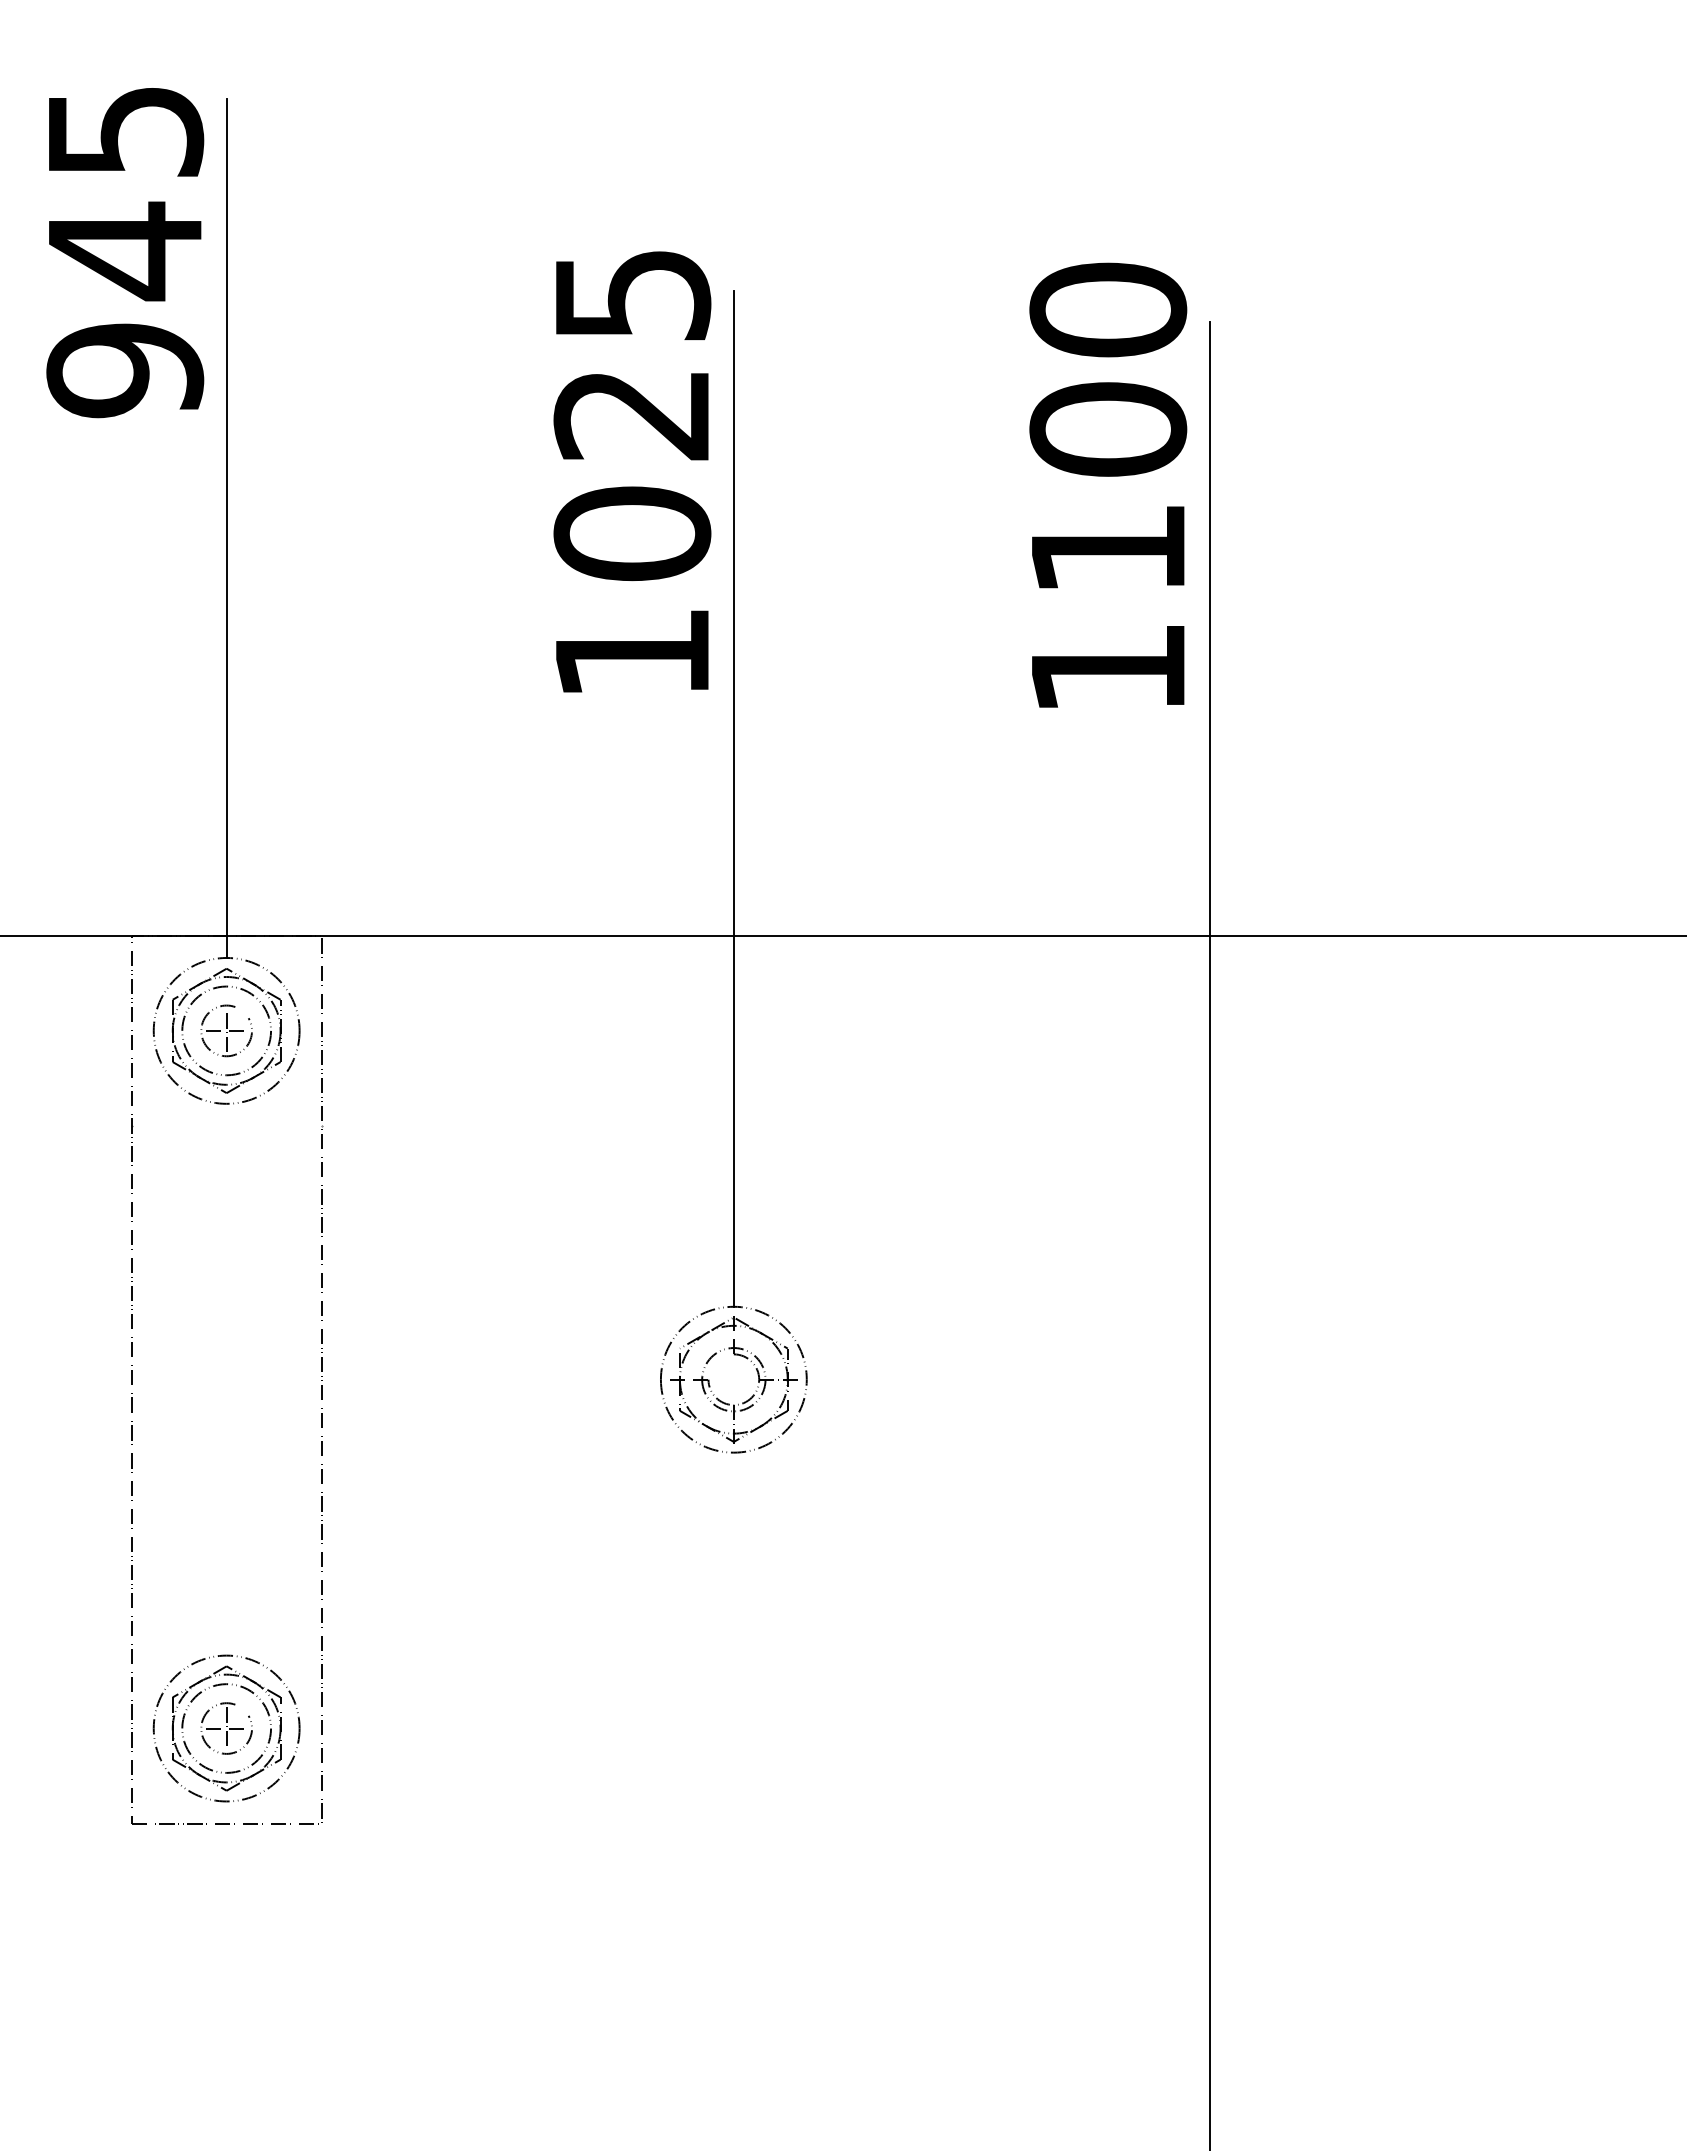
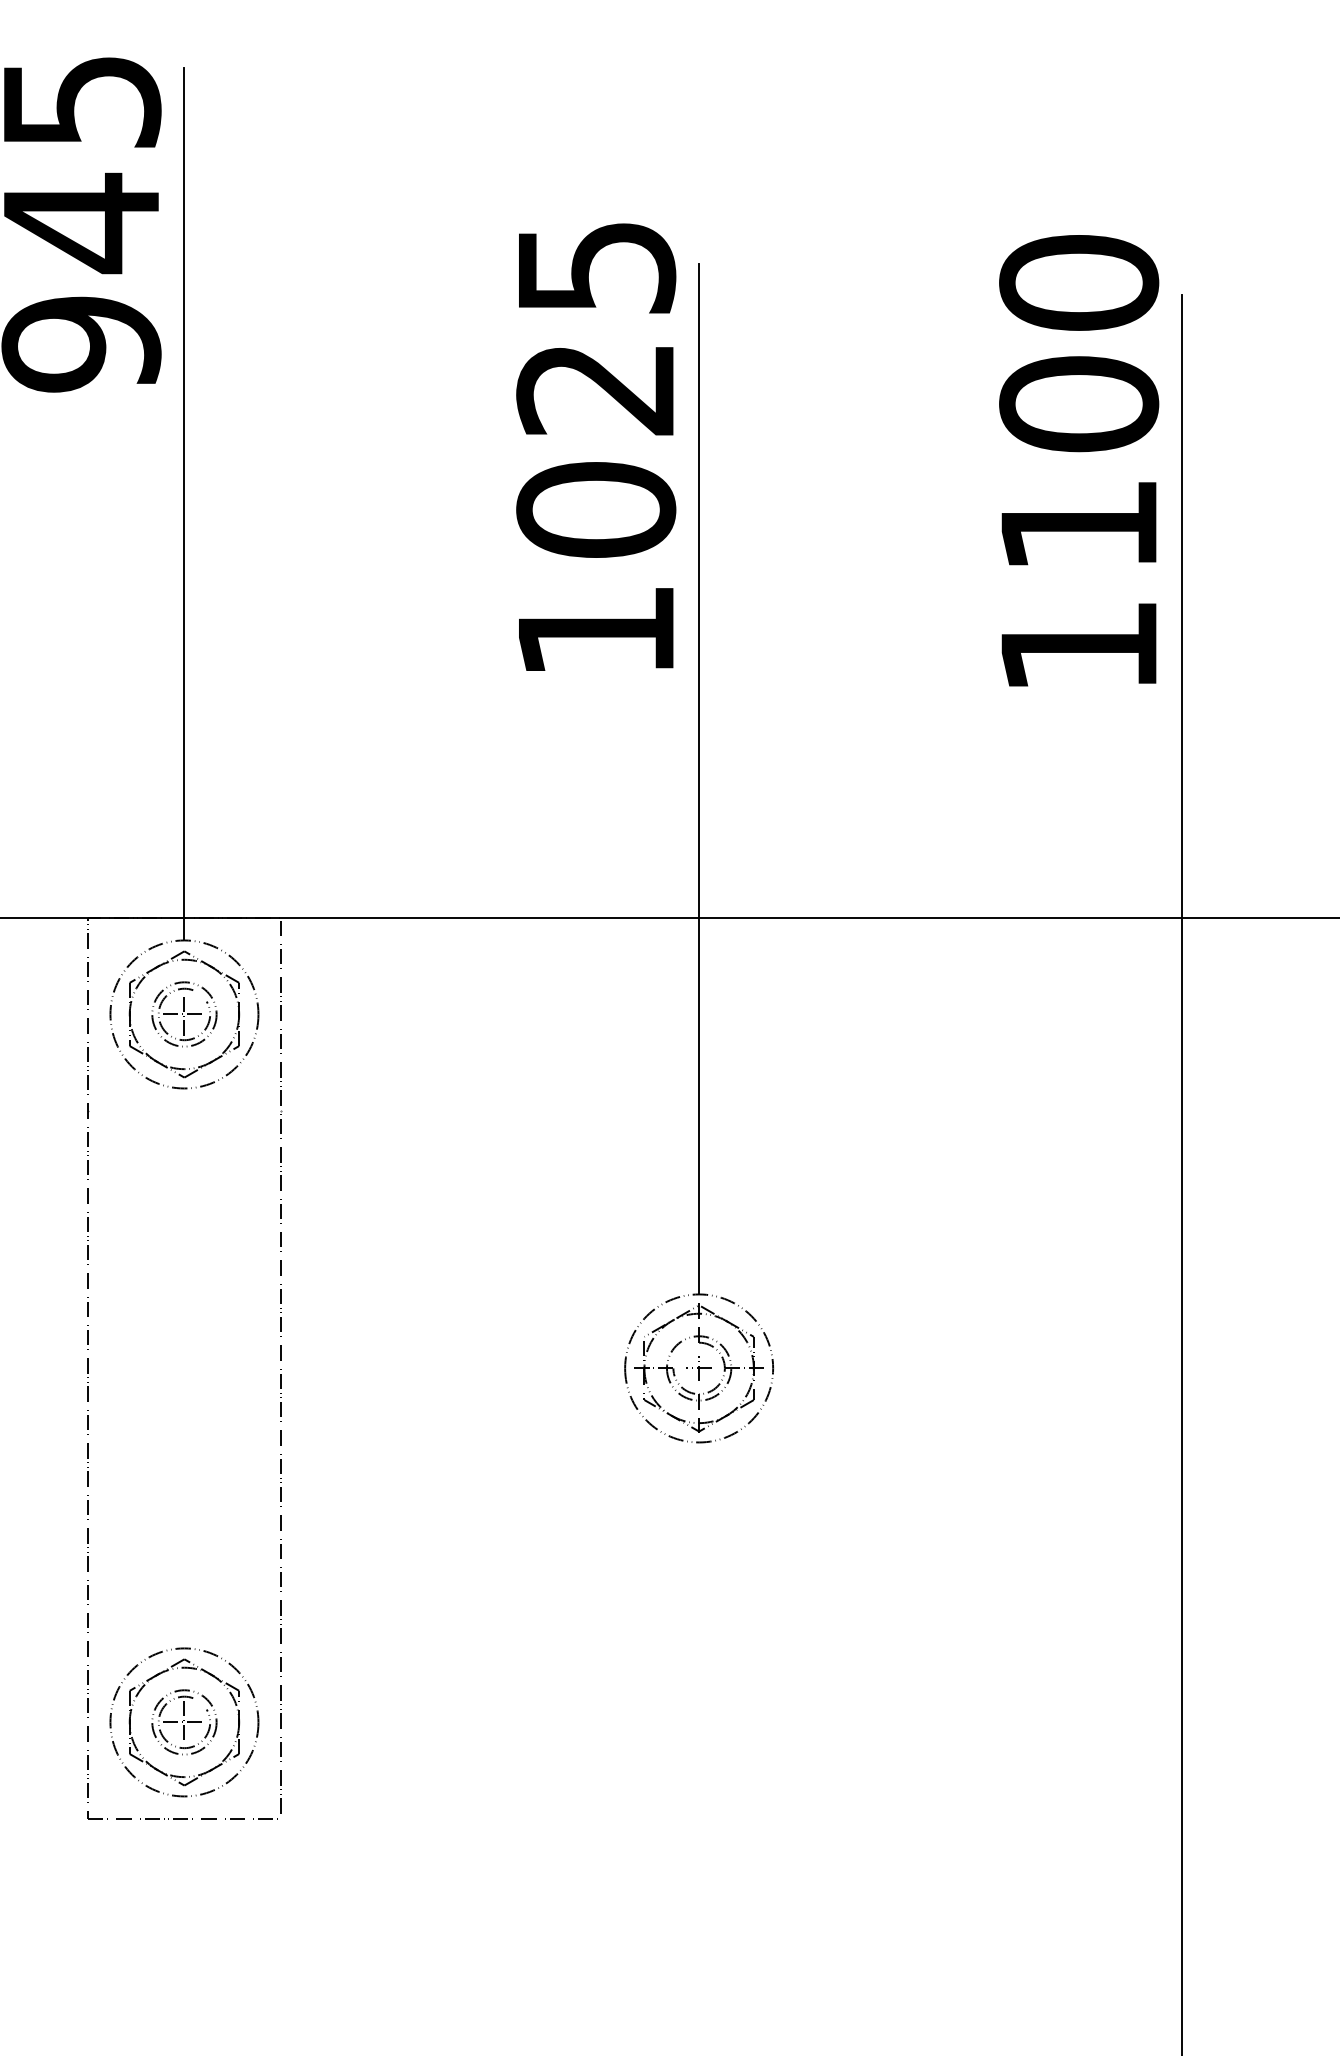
circle: (226, 1030) -> (184, 1014), size x0.71
part: (733, 1379) -> (698, 1368), added
circle: (226, 1728) -> (184, 1722), size x0.71

